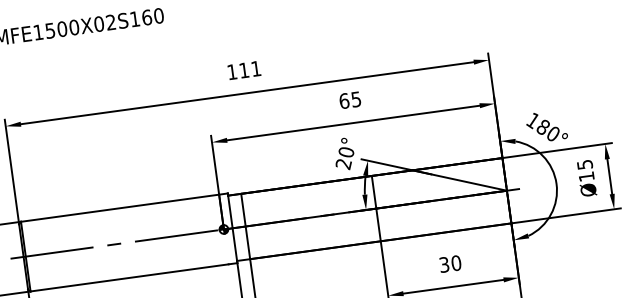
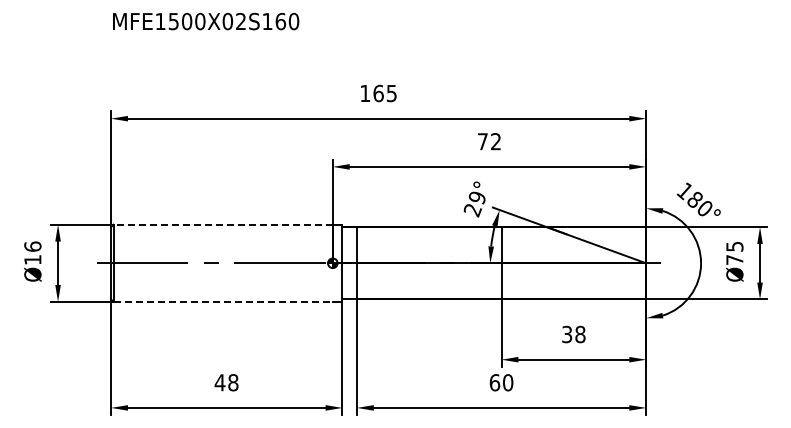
text: (249, 69) -> (384, 93), 111 -> 165
text: (349, 100) -> (488, 141), 65 -> 72
text: (346, 152) -> (477, 197), 20° -> 29°
text: (586, 176) -> (734, 259), Ø15 -> Ø75
line: (120, 207) -> (223, 224), solid -> dashed
text: (456, 263) -> (580, 334), 30 -> 38
line: (129, 277) -> (223, 301), solid -> dashed

